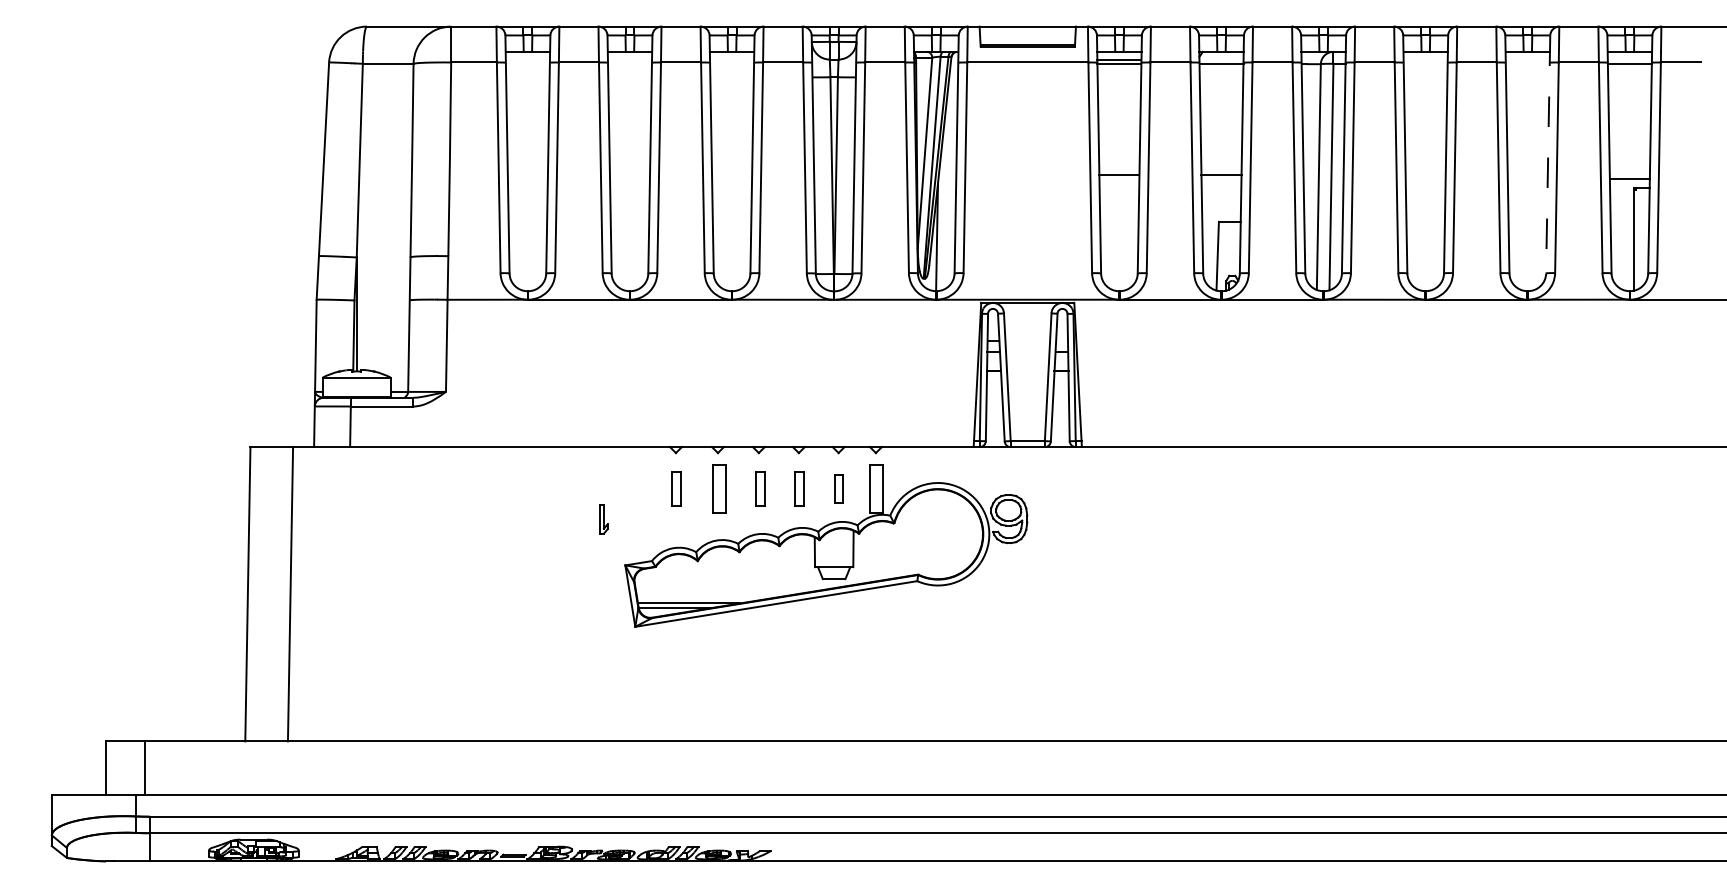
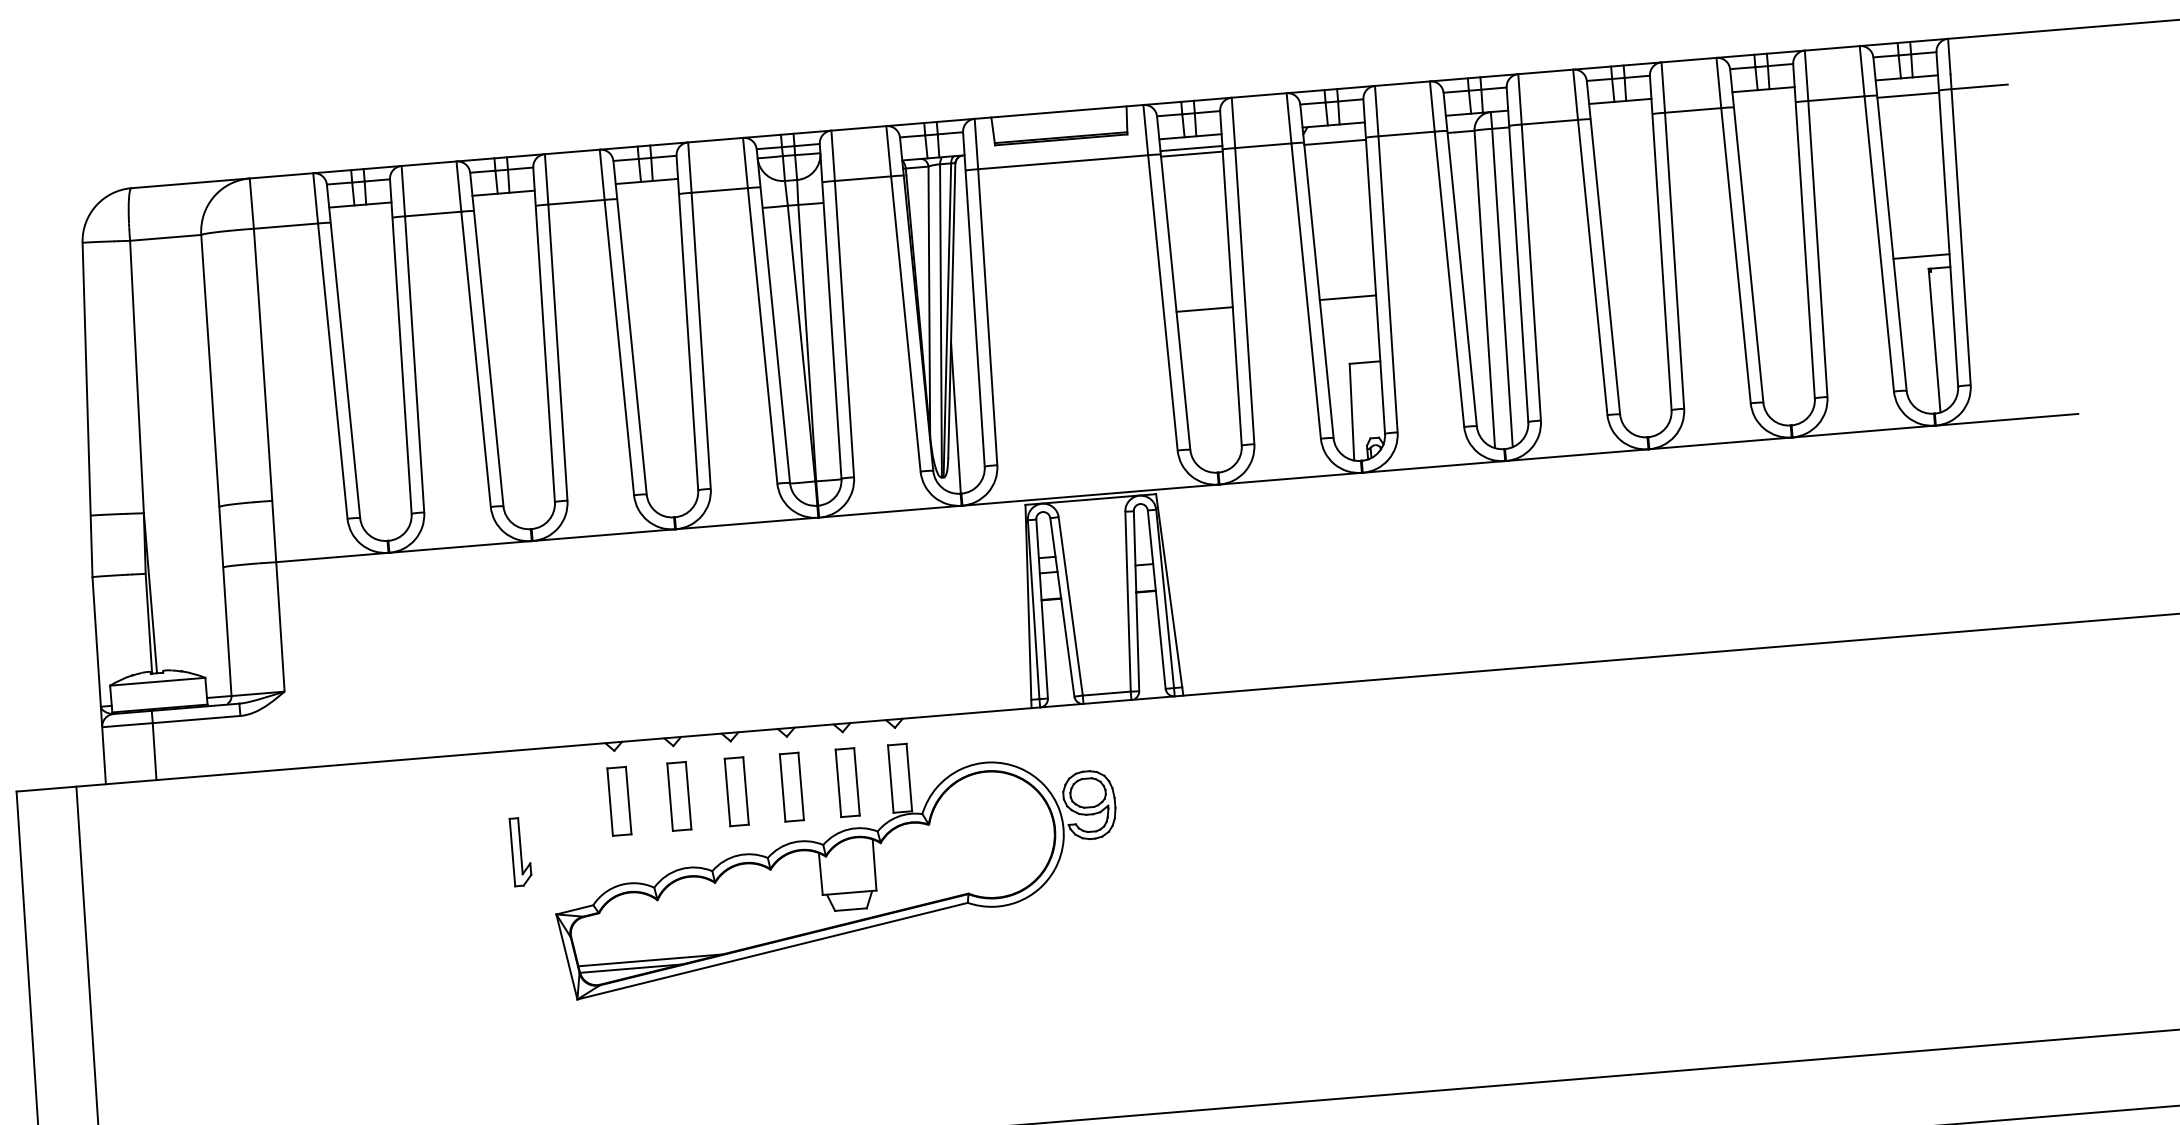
line: (1548, 154) -> (1804, 231), dashed -> solid
part: (676, 488) -> (619, 800), size x1.43
part: (760, 488) -> (737, 790), size x1.43
part: (799, 488) -> (791, 786), size x1.43
part: (839, 488) -> (848, 781), size x1.67
part: (603, 519) -> (520, 852), size x1.67

